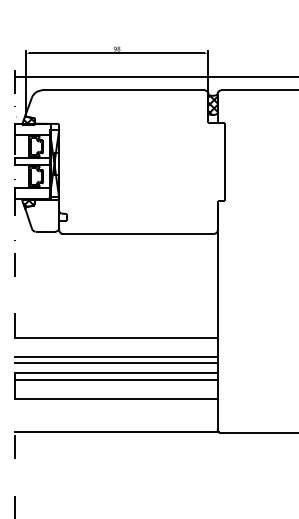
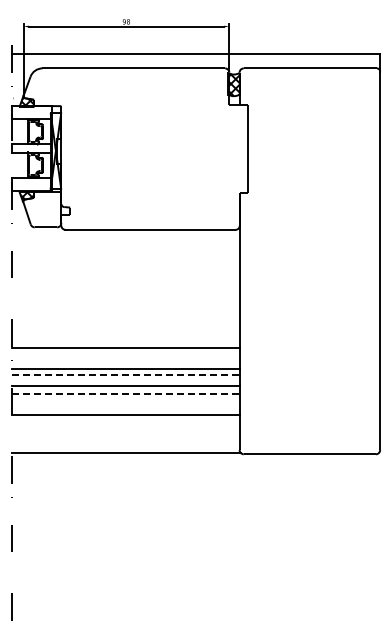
line: (116, 362) -> (125, 374), solid -> dashed
line: (116, 380) -> (125, 394), solid -> dashed

